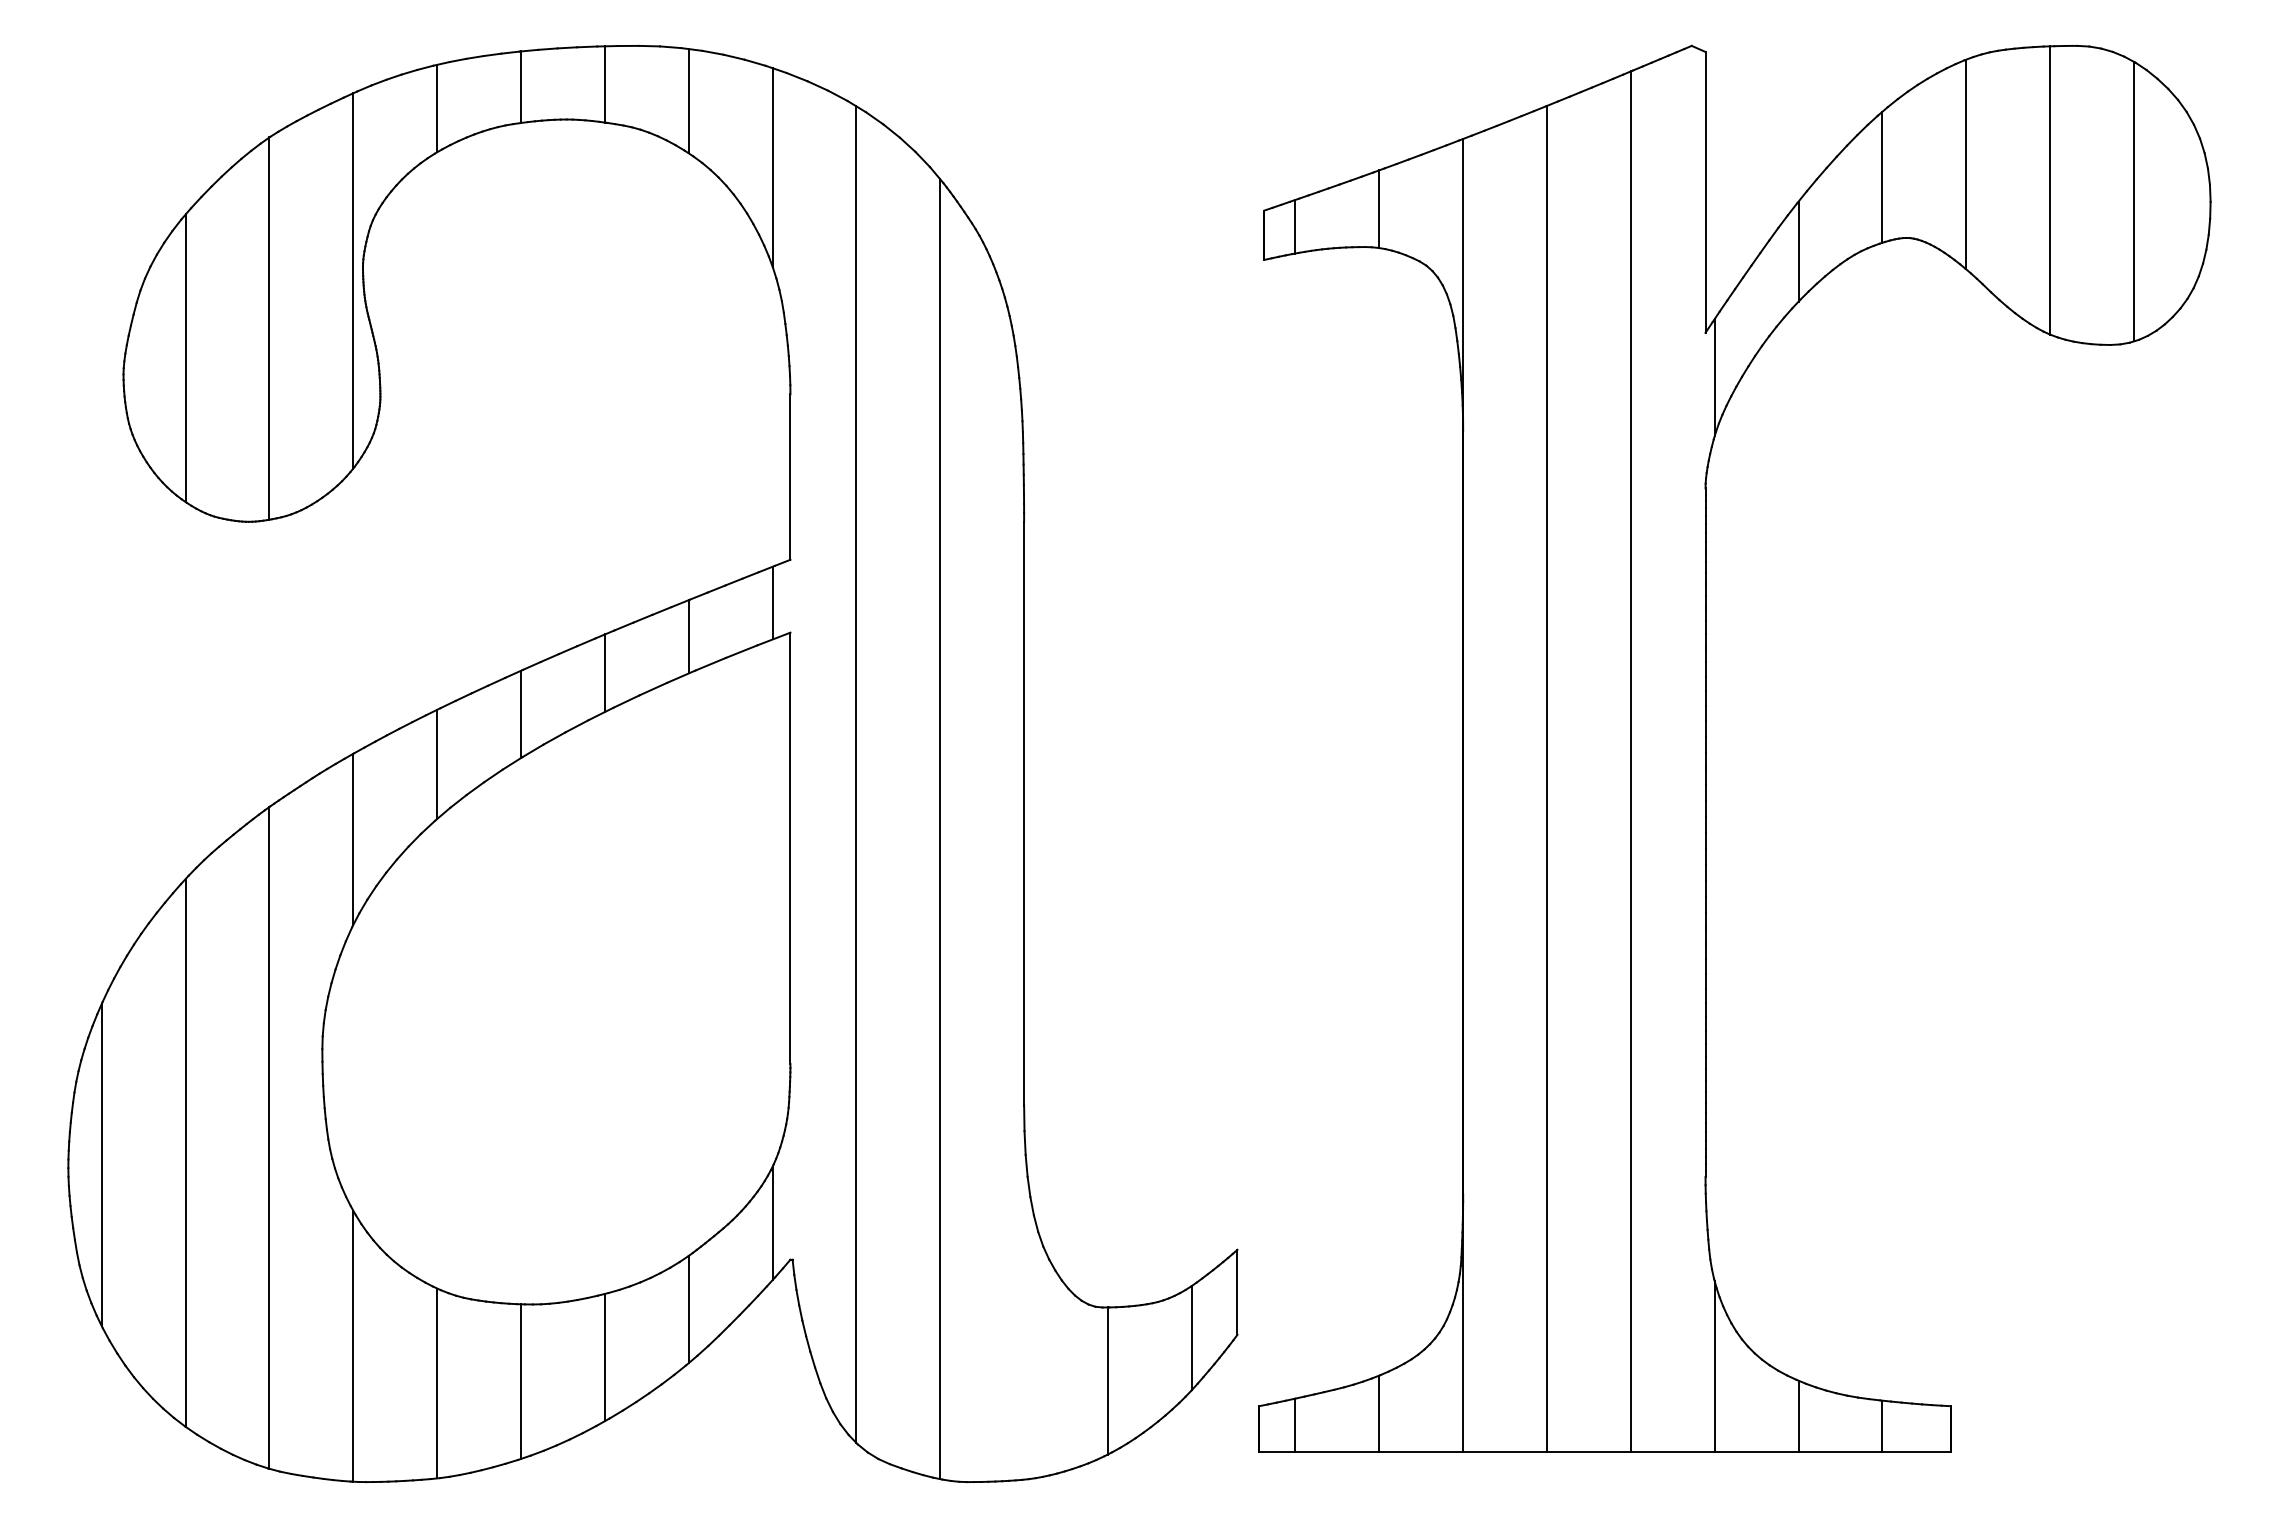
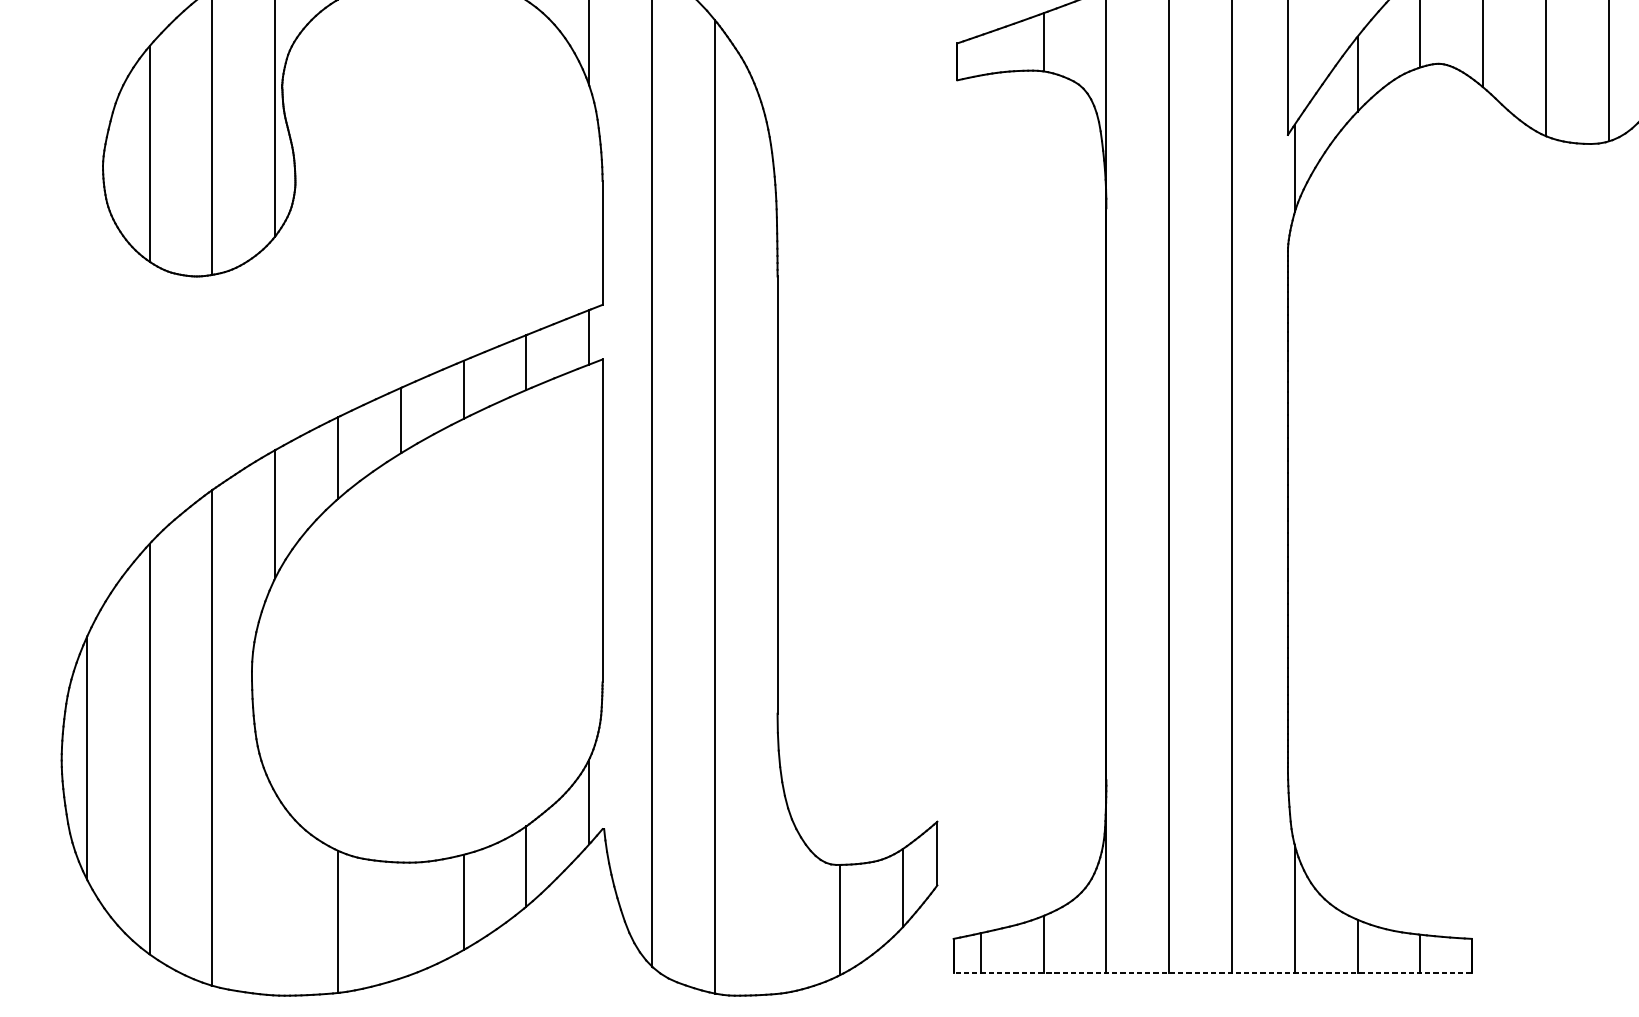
line: (1295, 226) -> (980, 55), removed
line: (353, 1345) -> (275, 893), removed
line: (521, 1381) -> (401, 920), removed
line: (1605, 1451) -> (1213, 972), solid -> dashed

